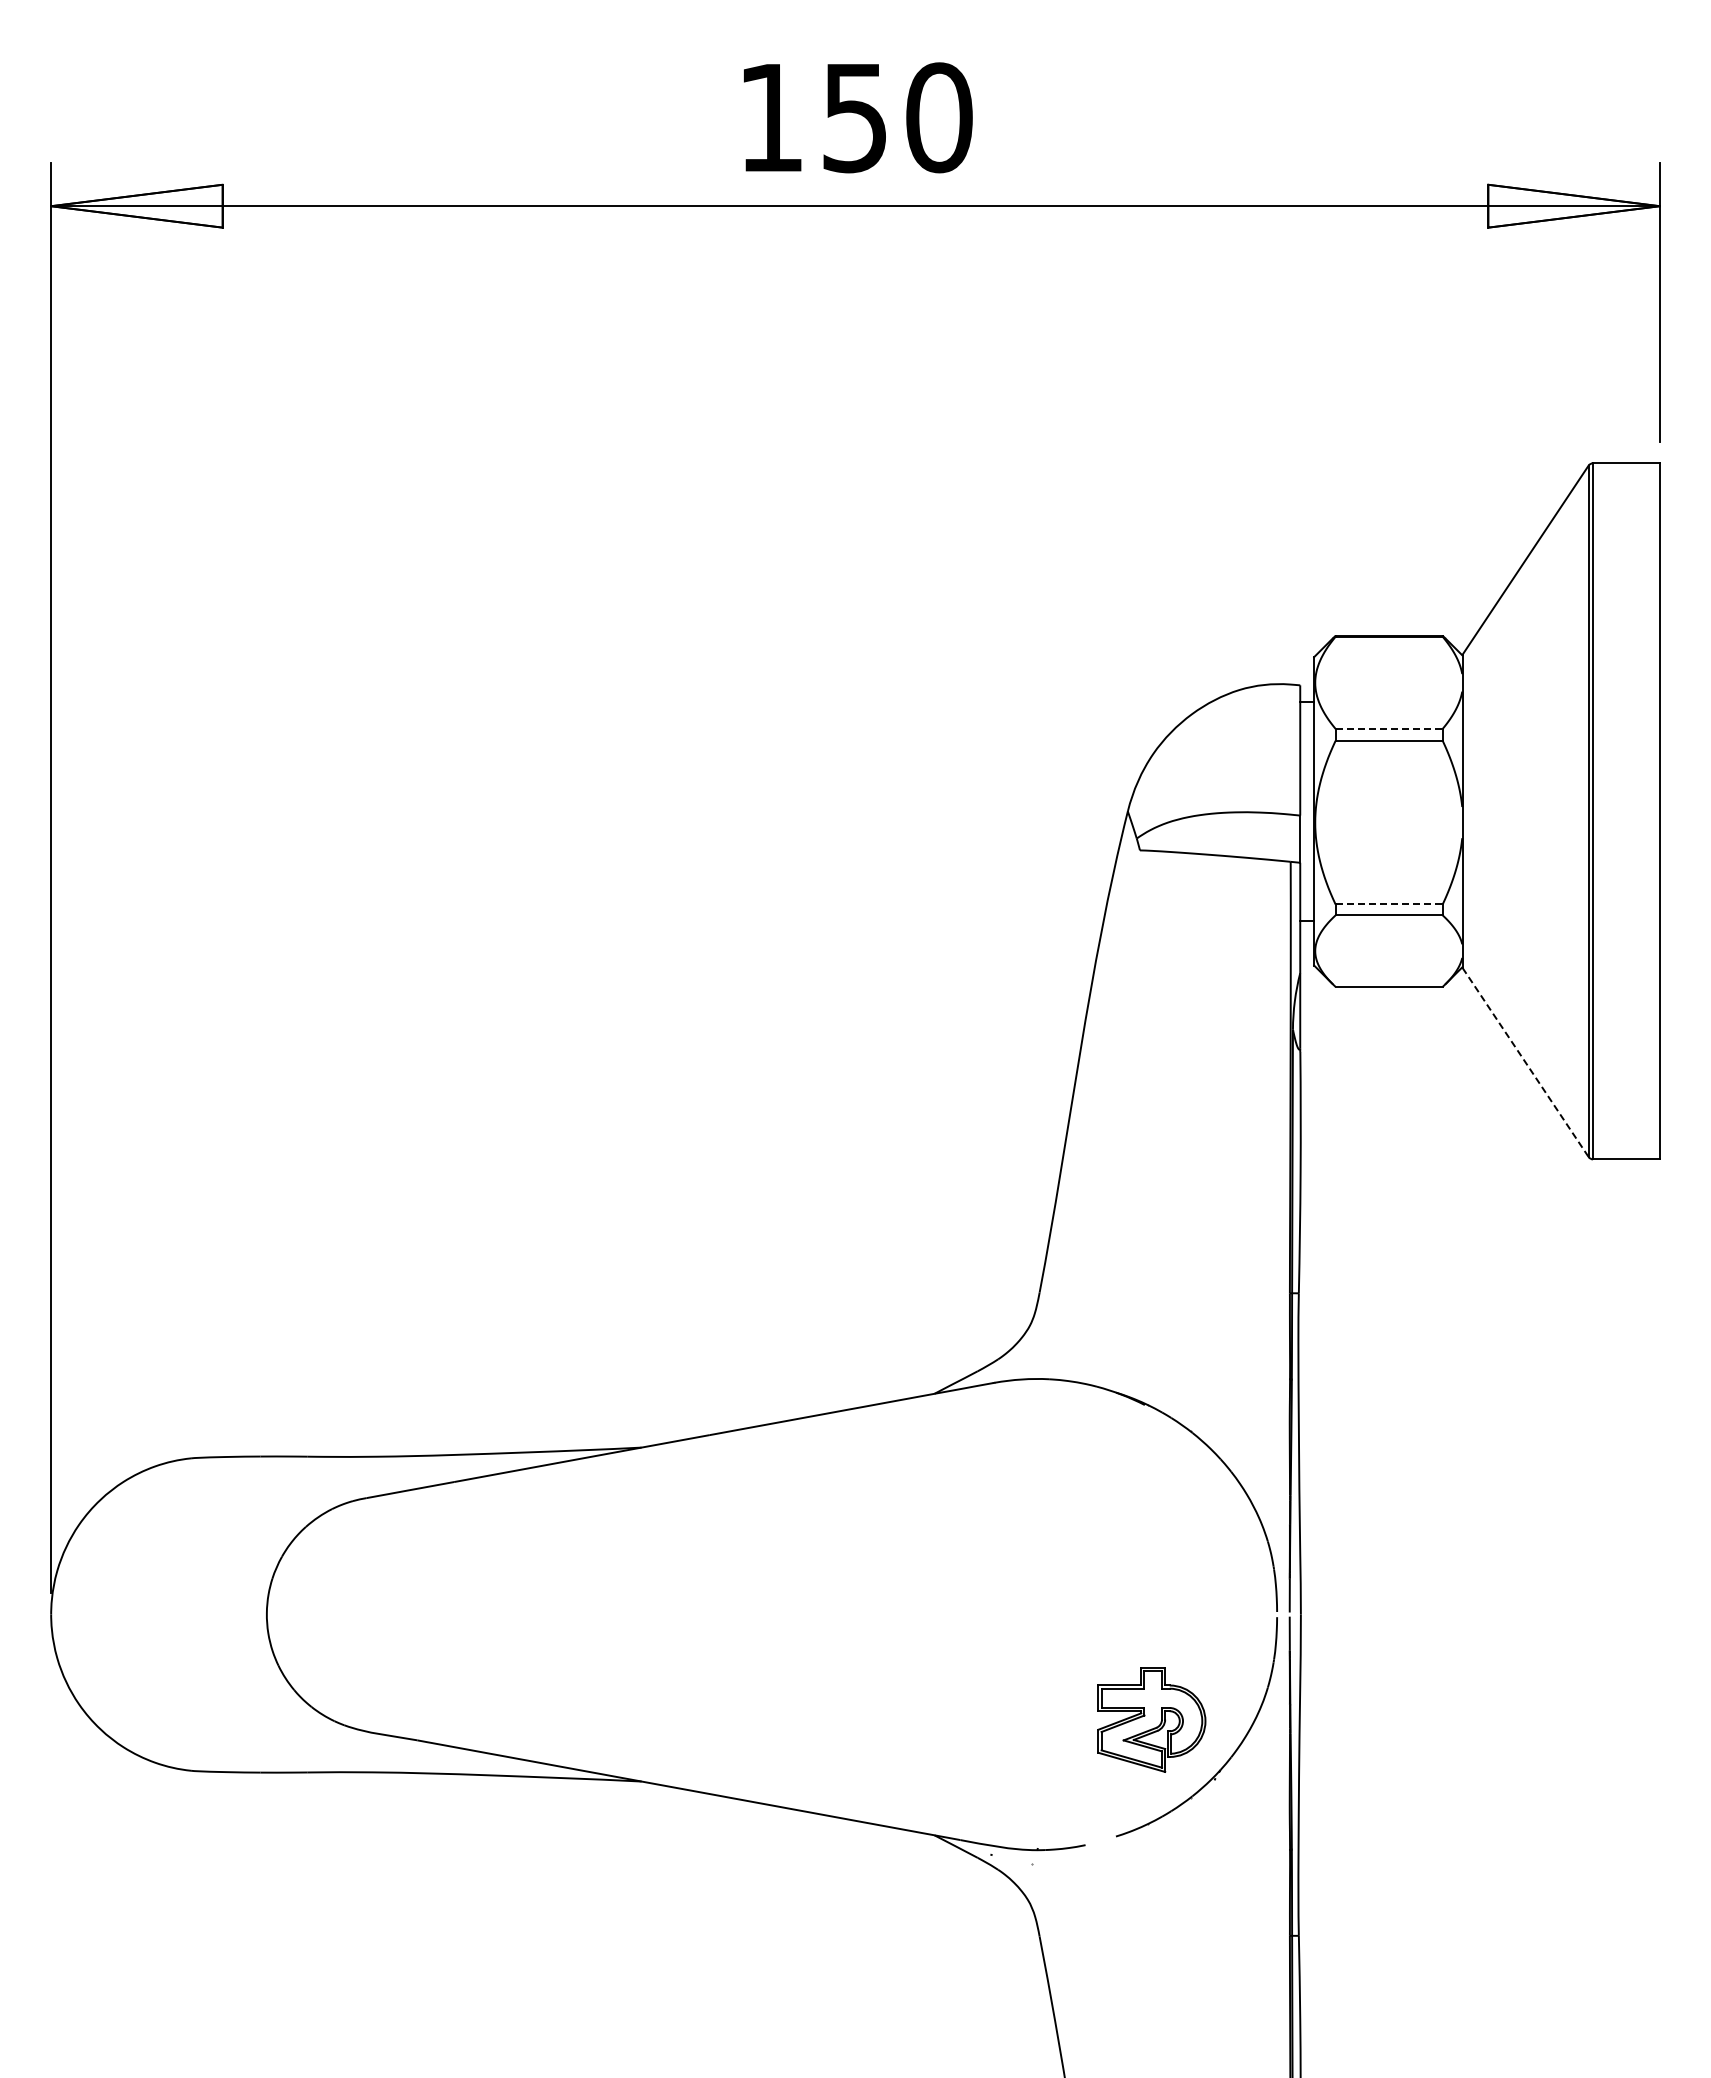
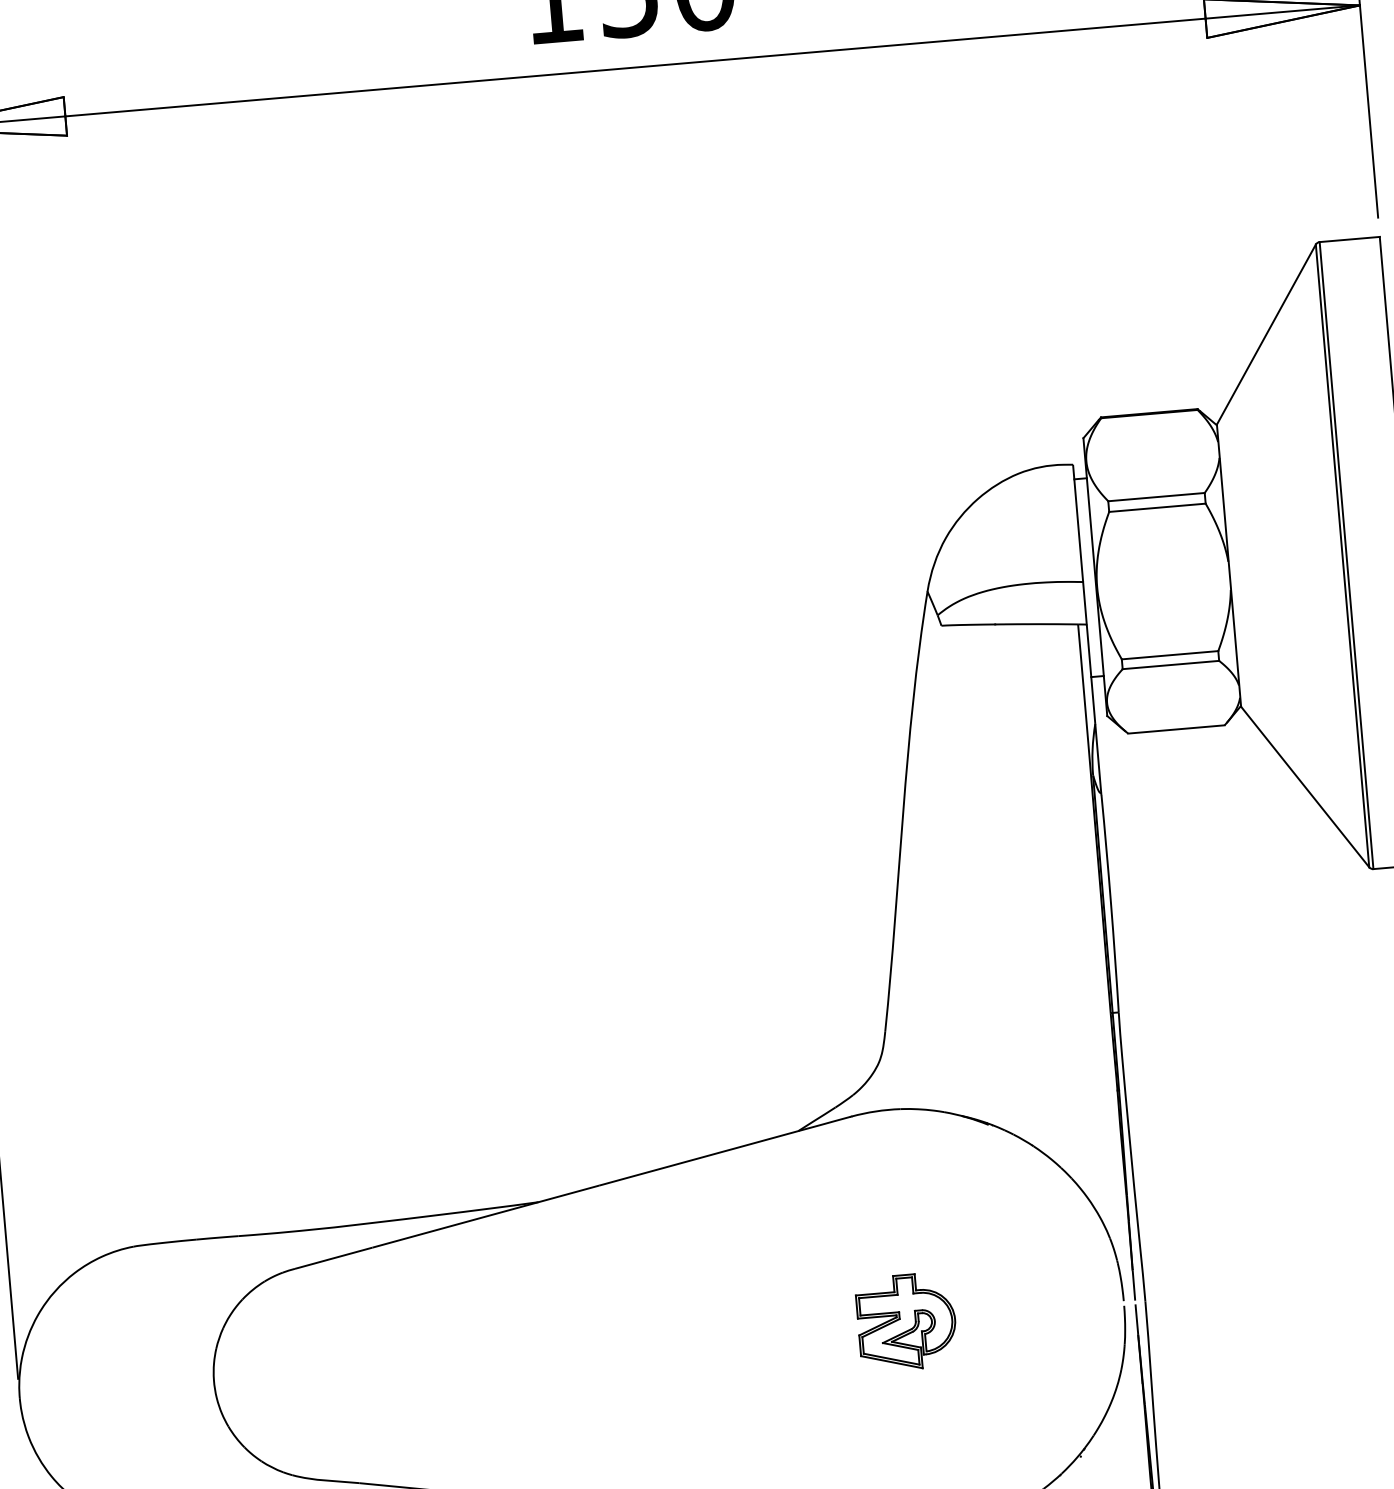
line: (1389, 728) -> (1156, 496), dashed -> solid
line: (1389, 904) -> (1170, 655), dashed -> solid
line: (1525, 1062) -> (1305, 787), dashed -> solid
part: (1151, 1719) -> (906, 1322), moved

